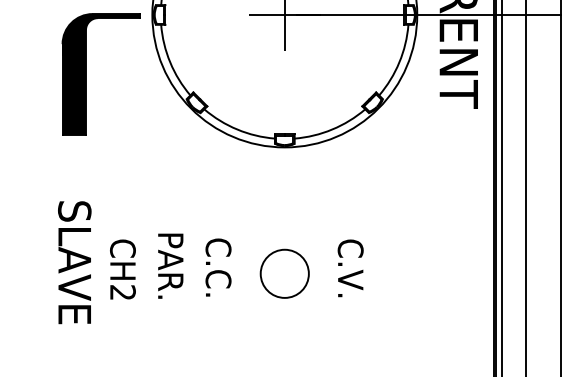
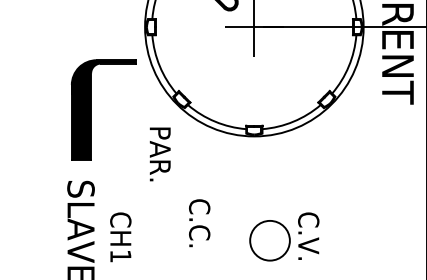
part: (86, 74) -> (91, 110), moved
text: (170, 265) -> (160, 153), moved
text: (218, 267) -> (199, 223), moved
circle: (284, 273) -> (269, 240), moved
text: (122, 292) -> (120, 256), CH2 -> CH1

